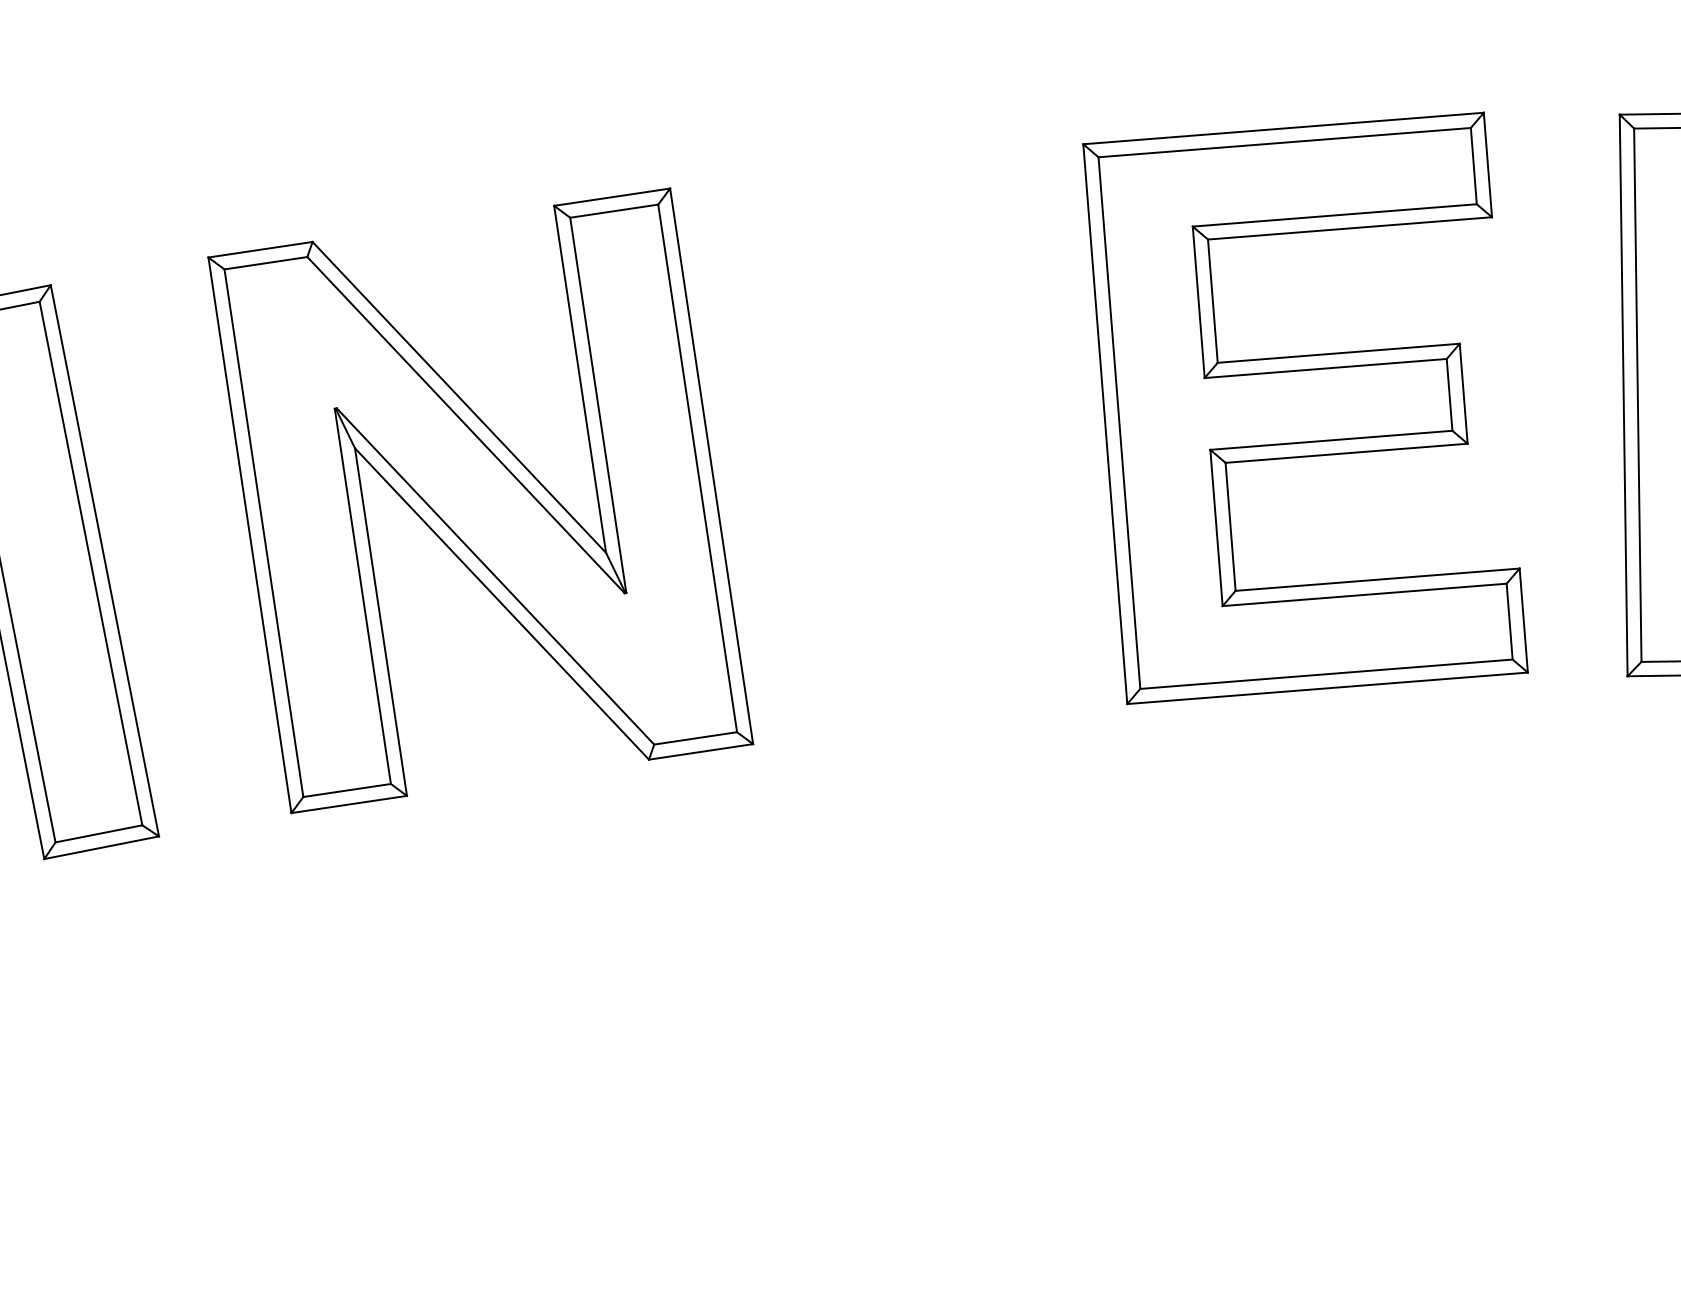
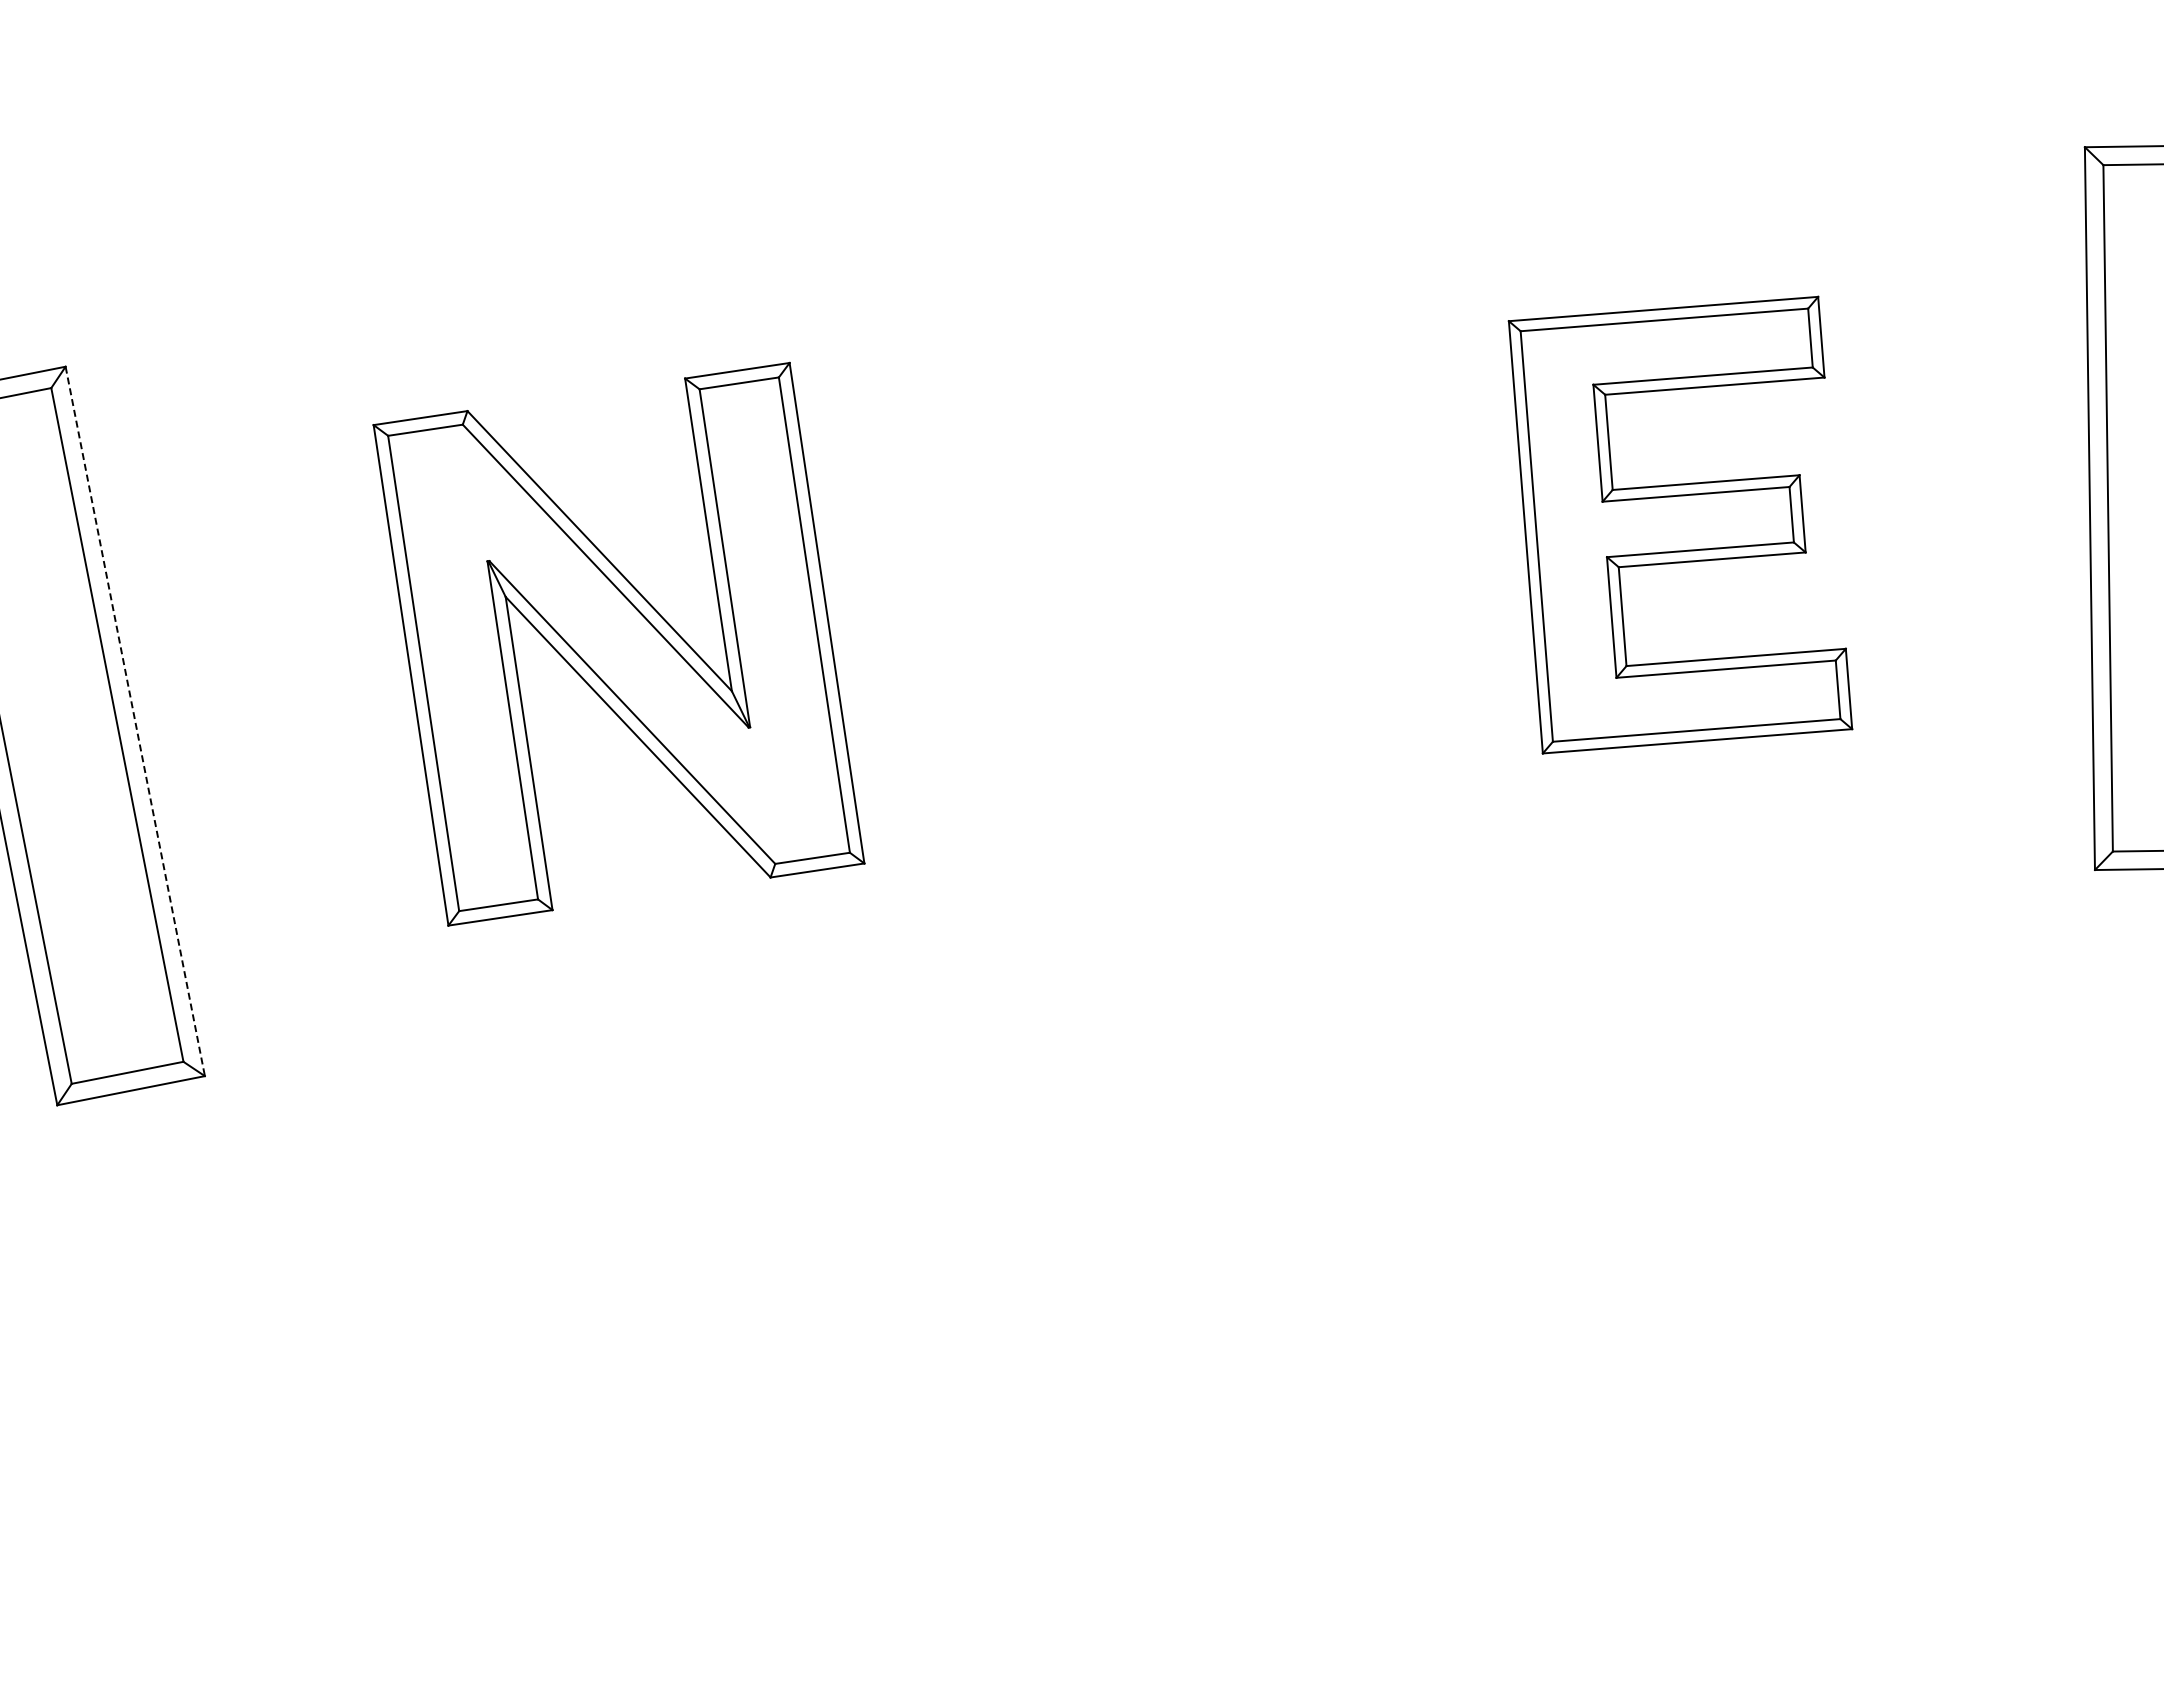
part: (1305, 407) -> (1680, 524), size x0.6
part: (480, 501) -> (618, 644), size x0.7
line: (105, 560) -> (135, 721), solid -> dashed

